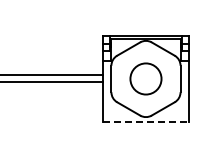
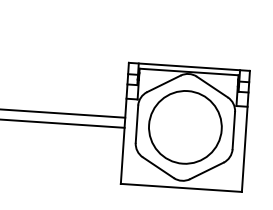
circle: (145, 78) -> (184, 126), size x1.67
line: (146, 122) -> (182, 188), dashed -> solid

